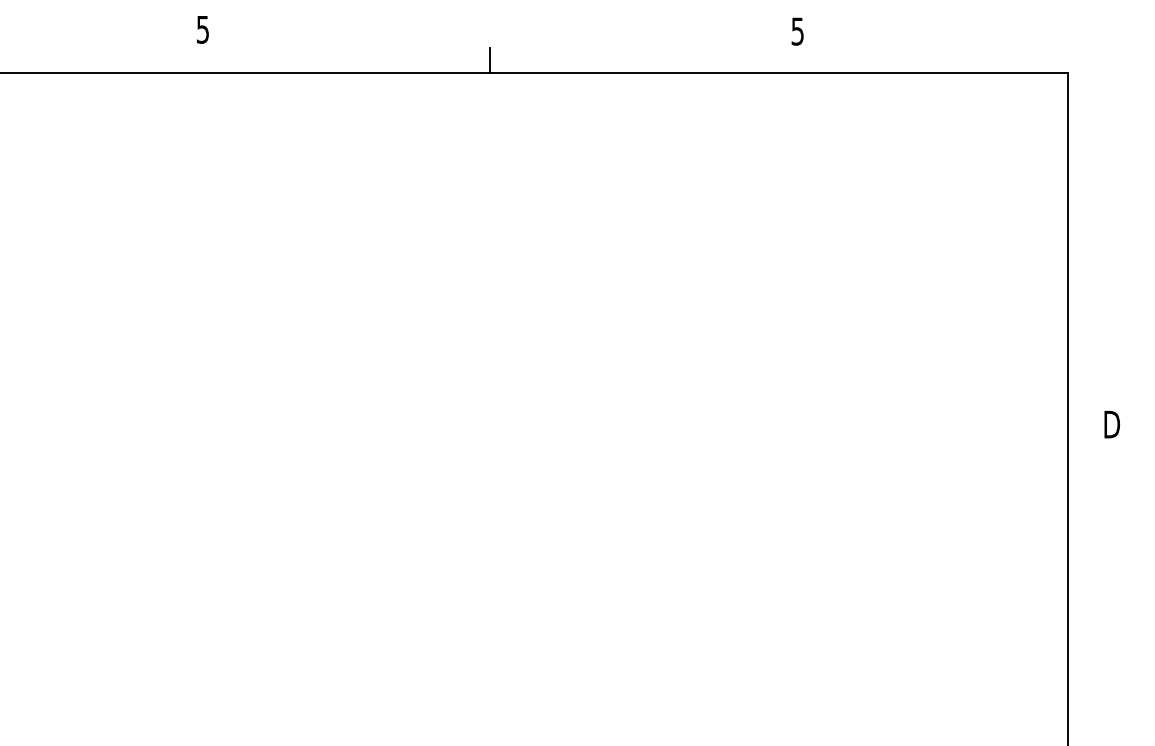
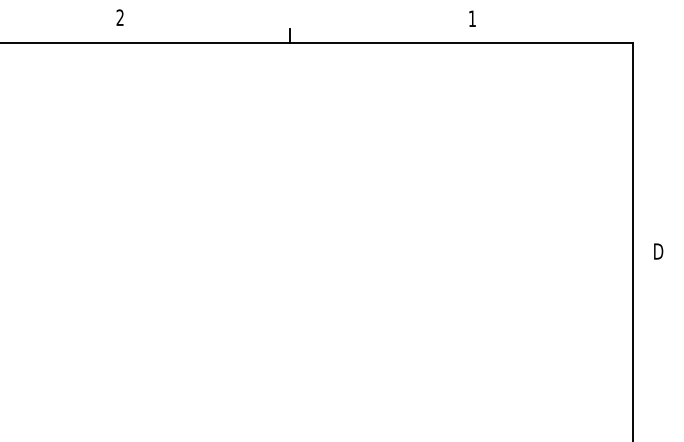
text: (201, 29) -> (119, 17), 5 -> 2
text: (796, 31) -> (471, 18), 5 -> 1

